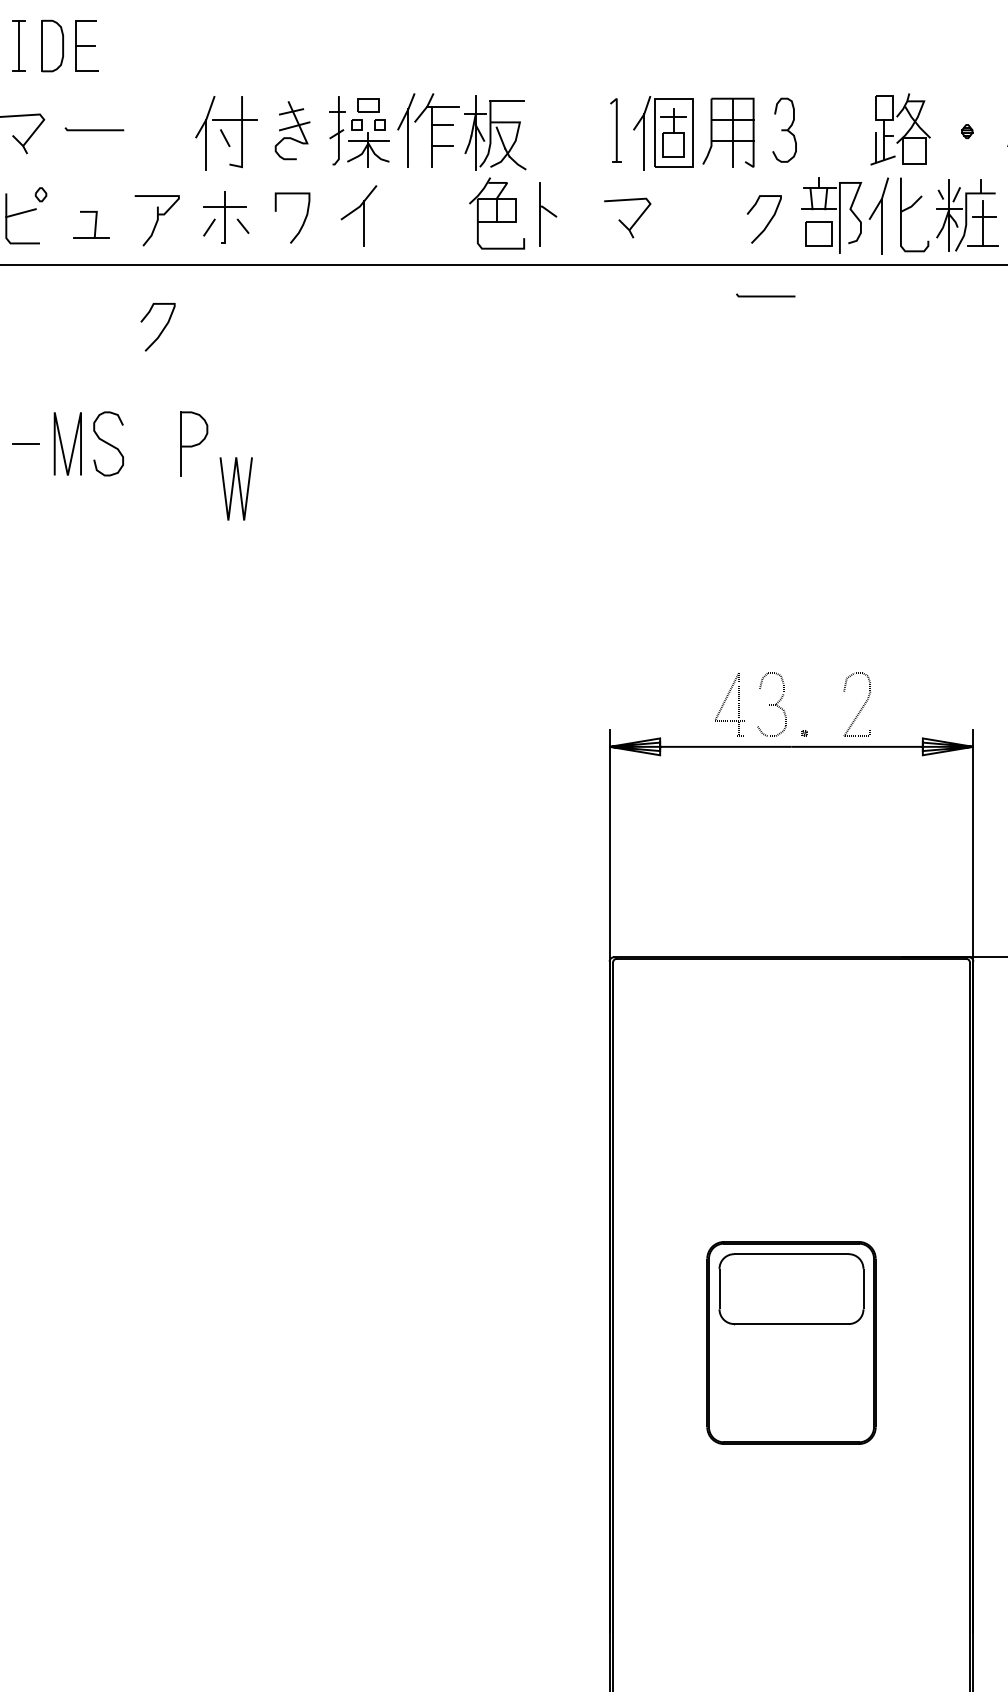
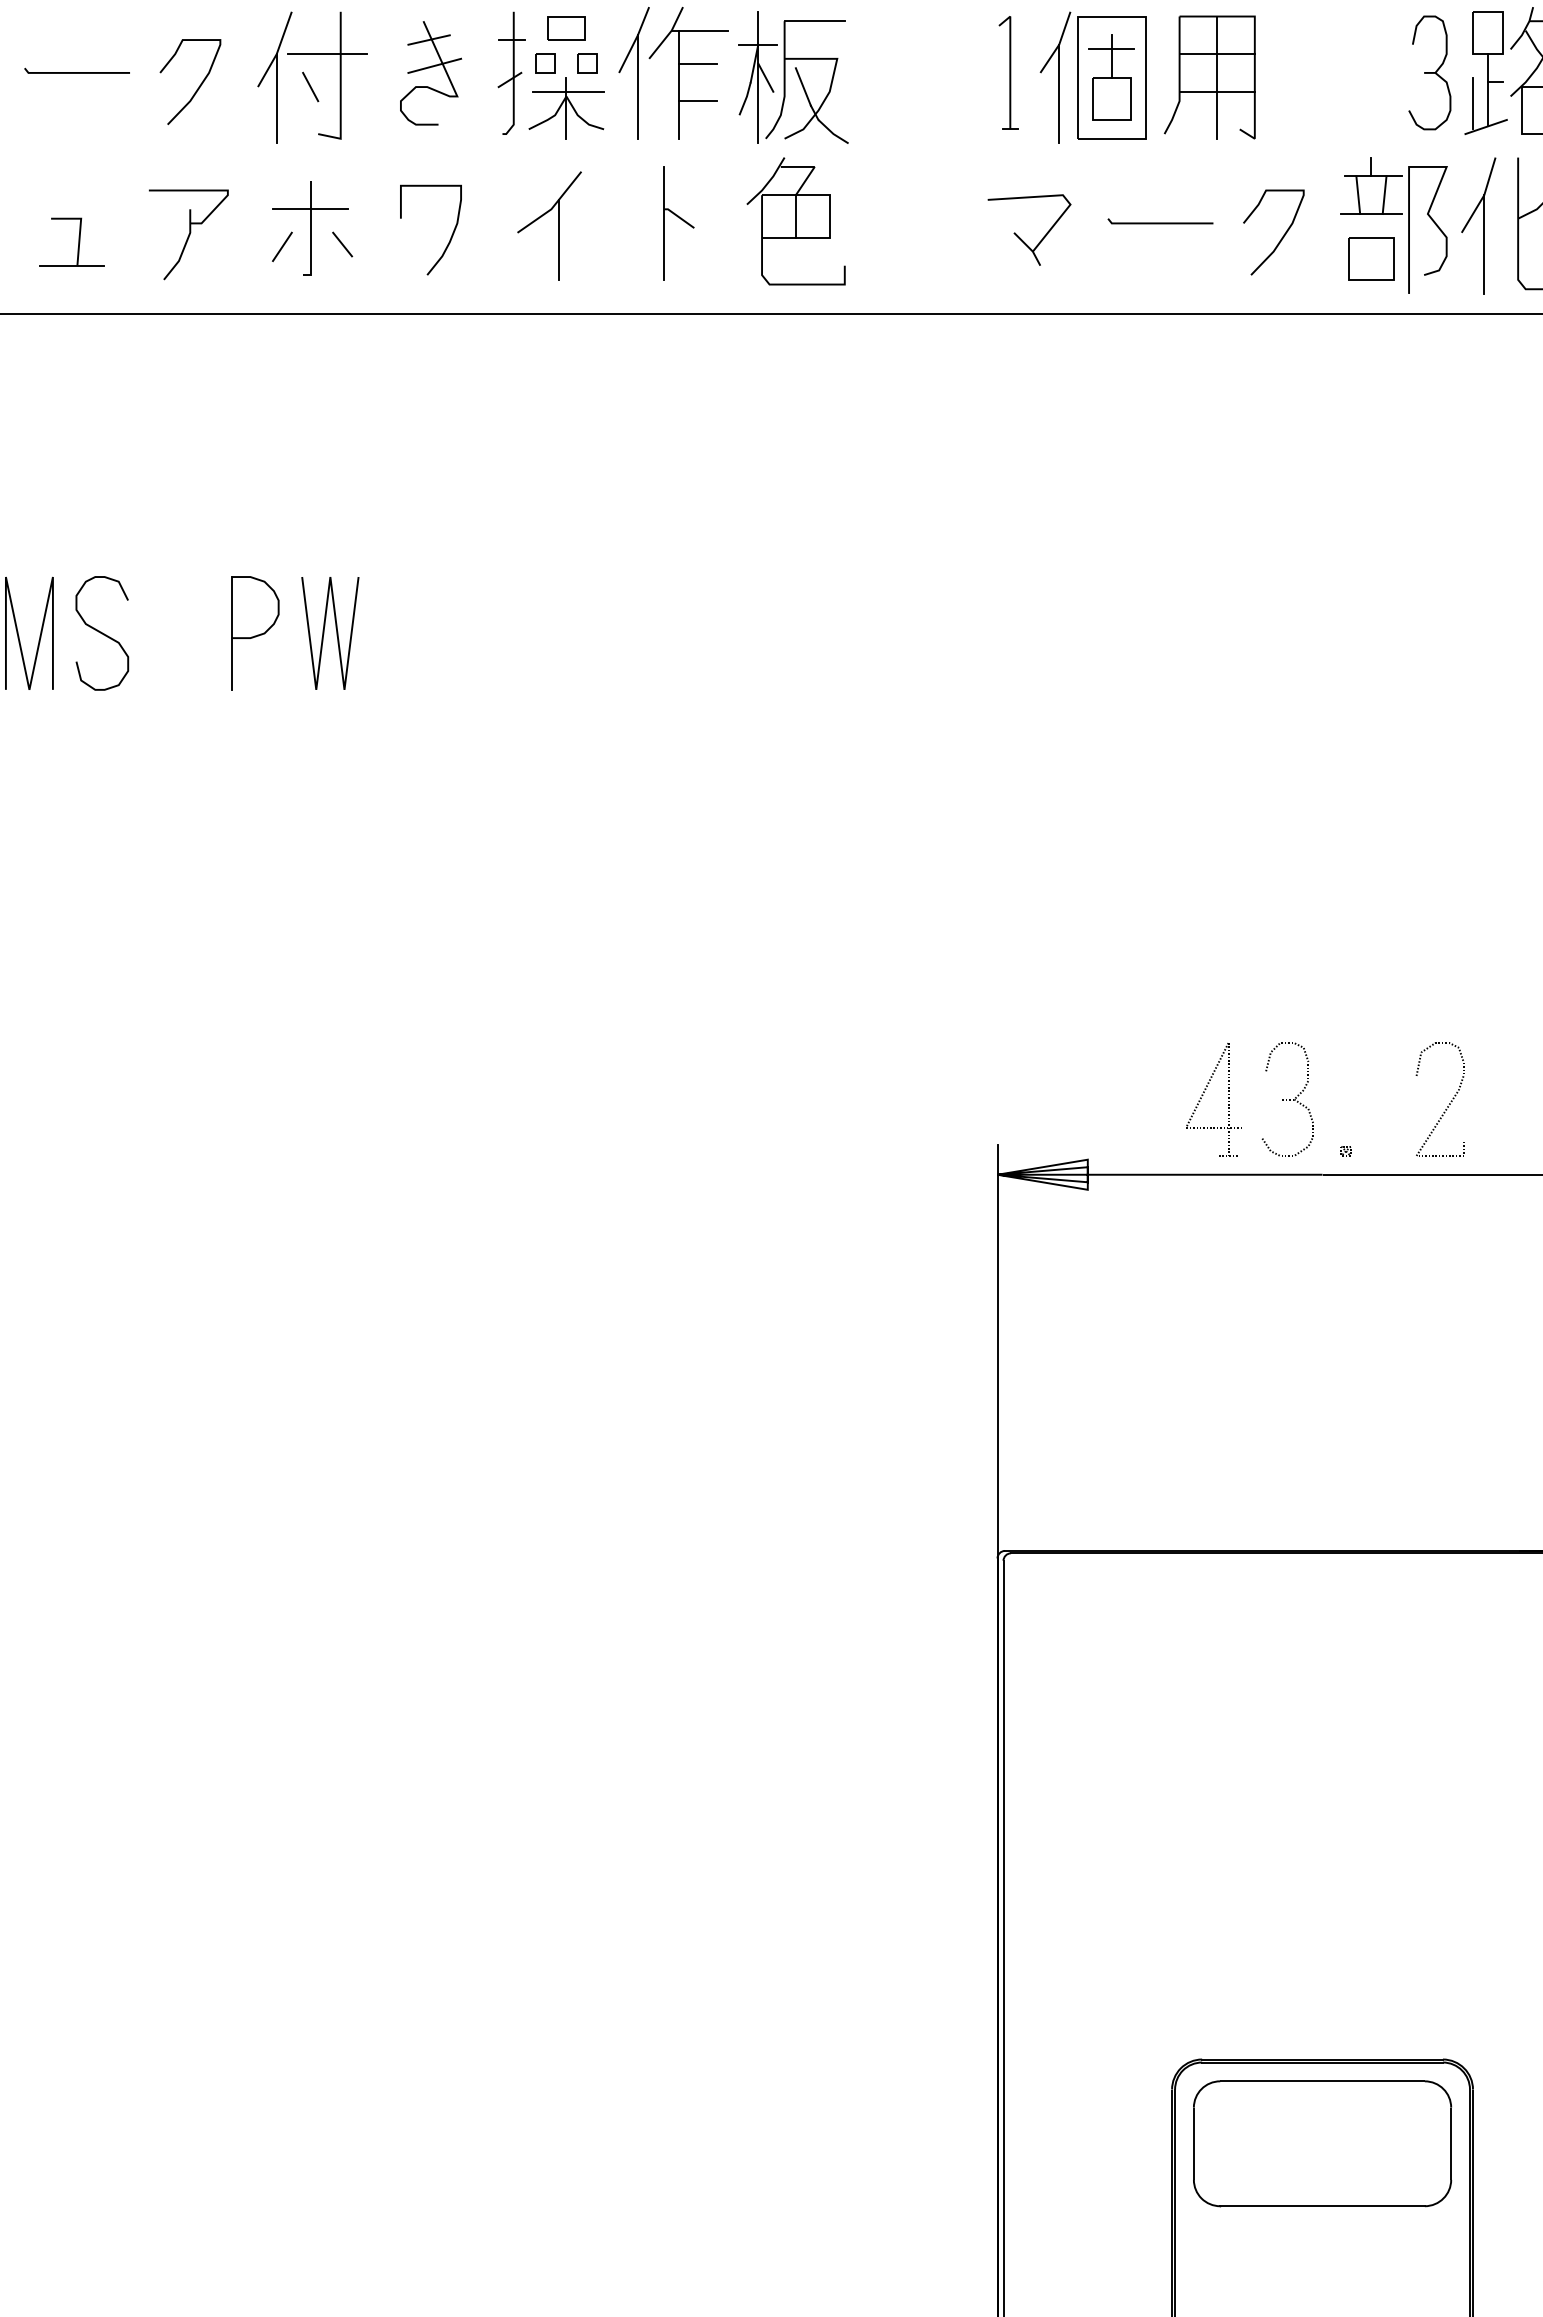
part: (784, 129) -> (1429, 71), moved
part: (548, 214) -> (679, 223), moved
line: (765, 295) -> (1159, 221), moved
curve: (161, 330) -> (196, 87), moved
line: (233, 488) -> (325, 632), moved

